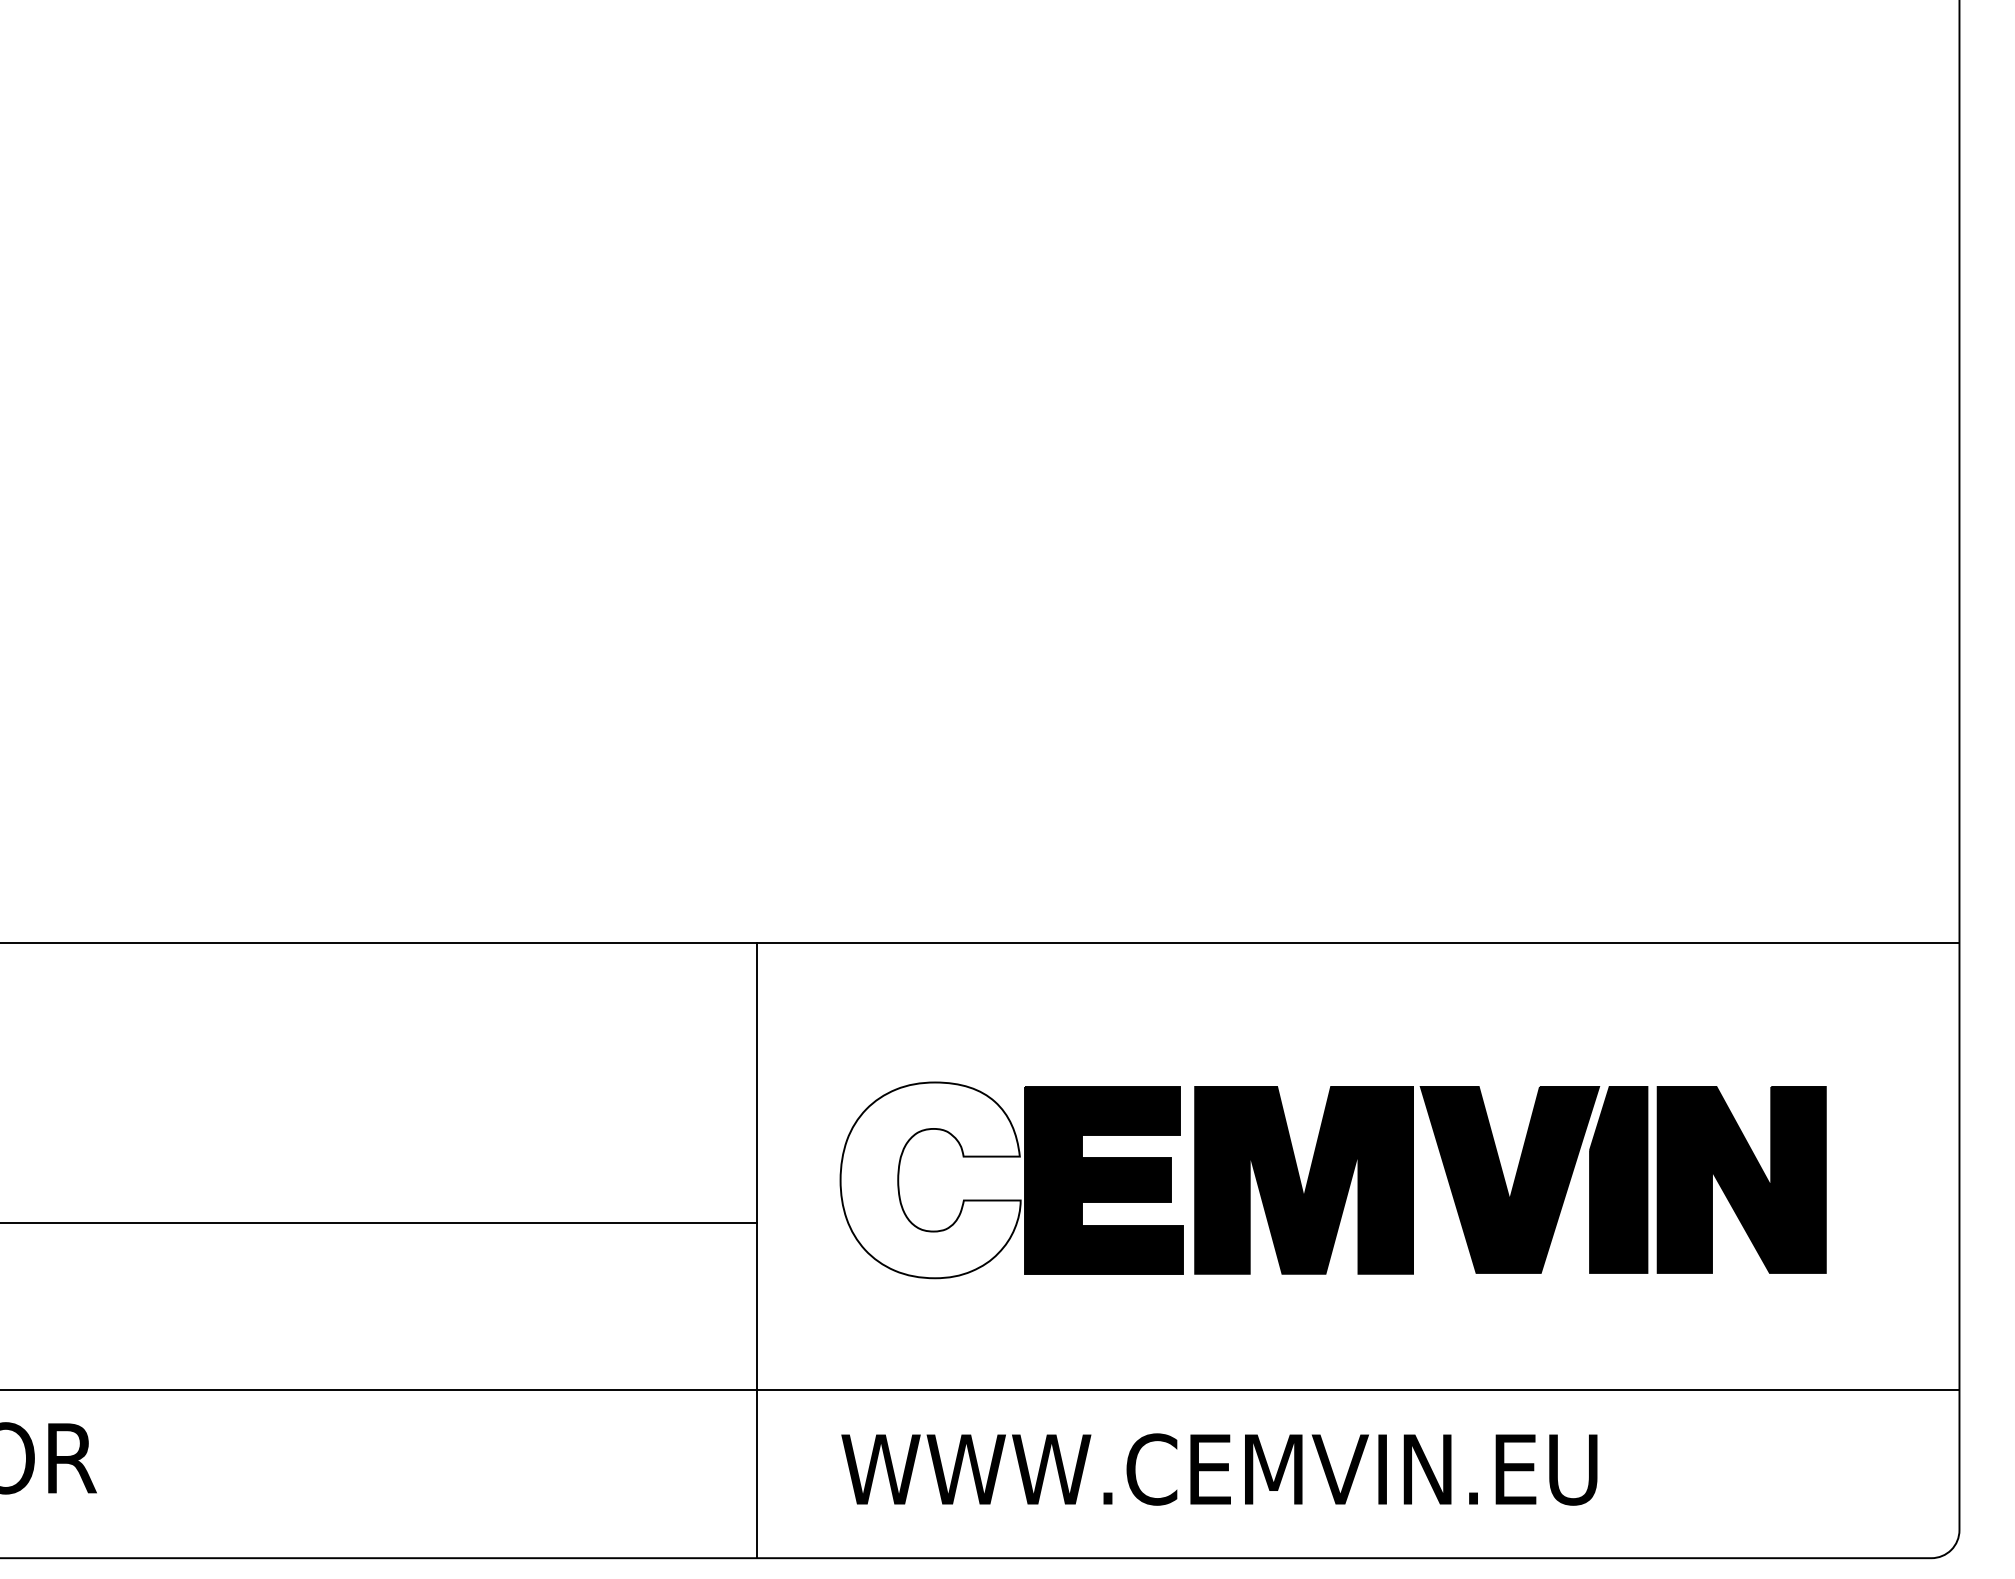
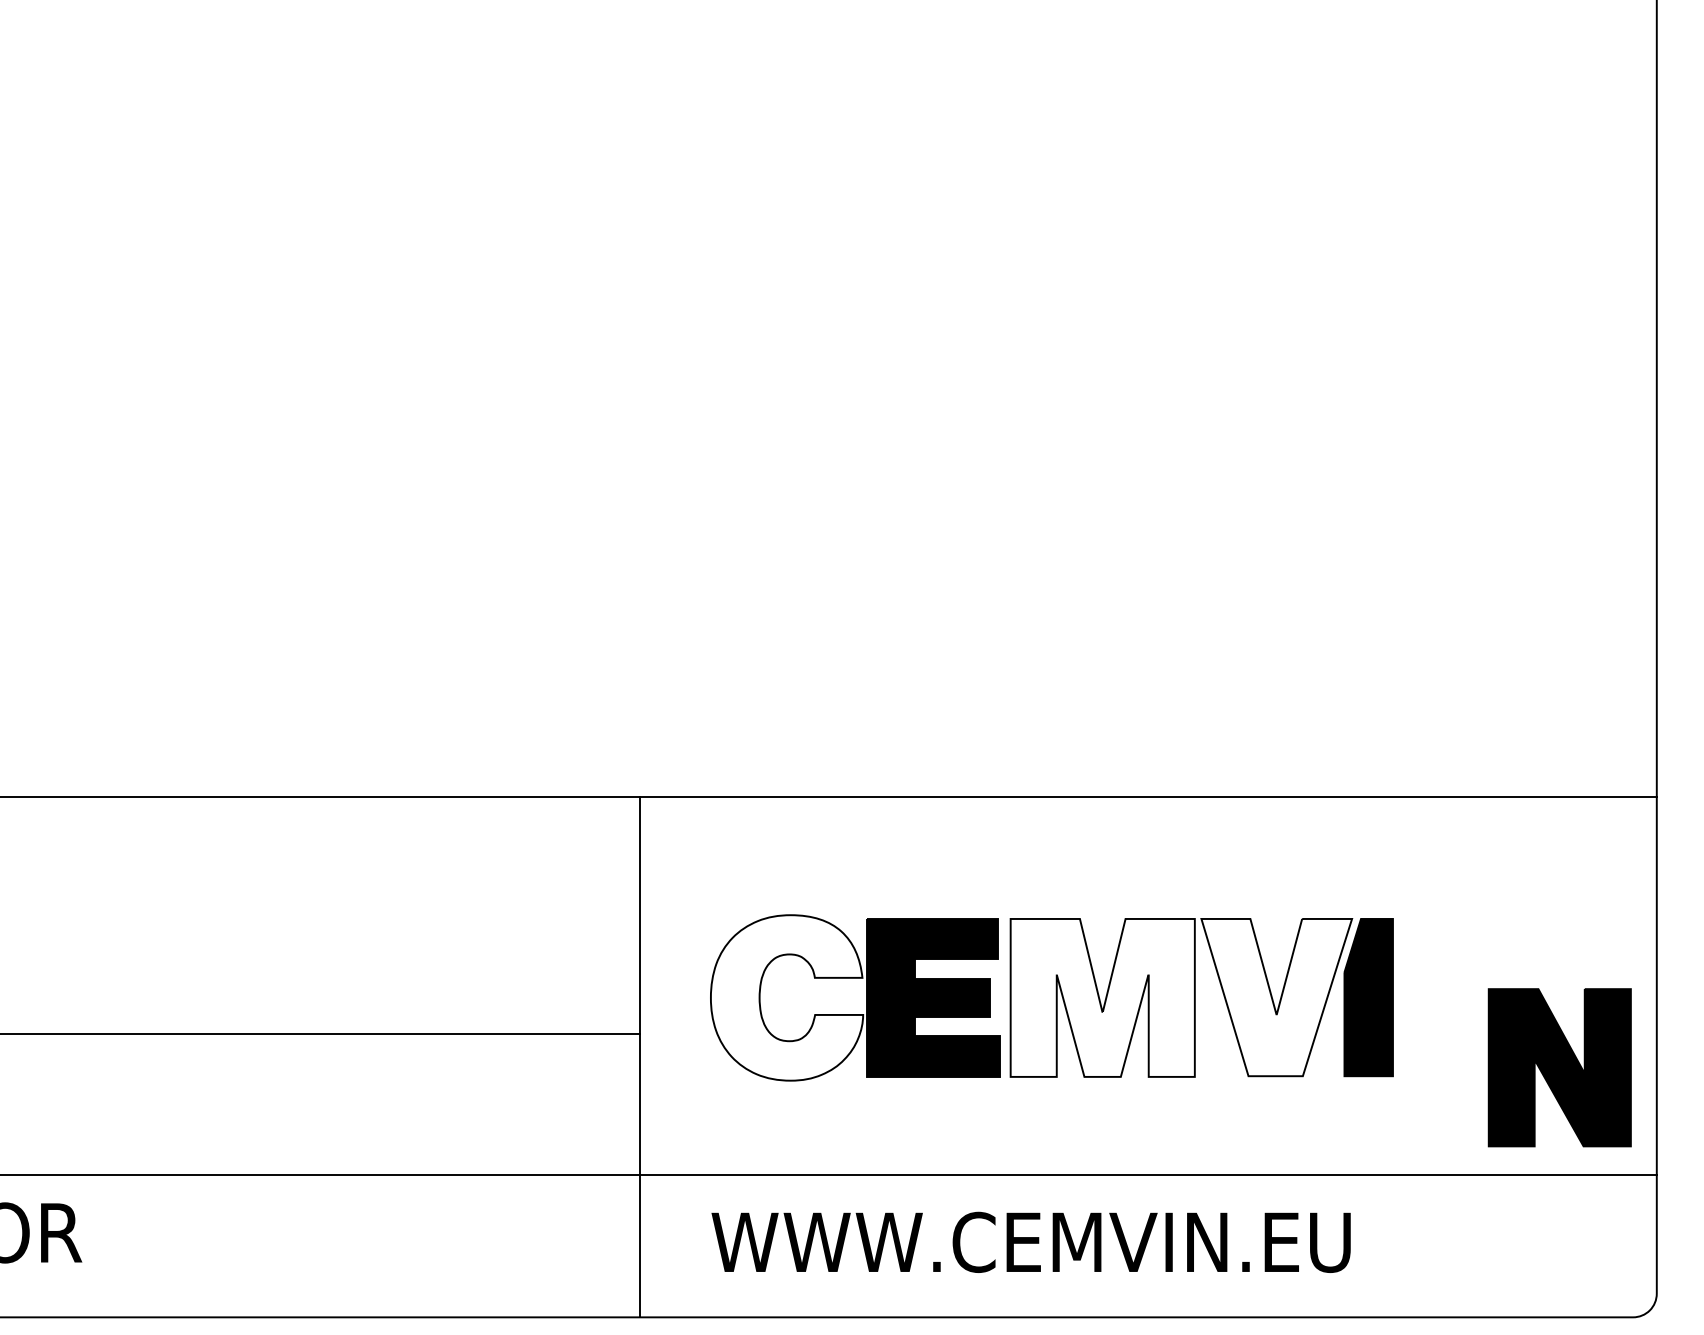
fill: (1304, 1179) -> (1103, 997), removed
fill: (1509, 1179) -> (1276, 997), removed
part: (1741, 1179) -> (1559, 1067), moved

